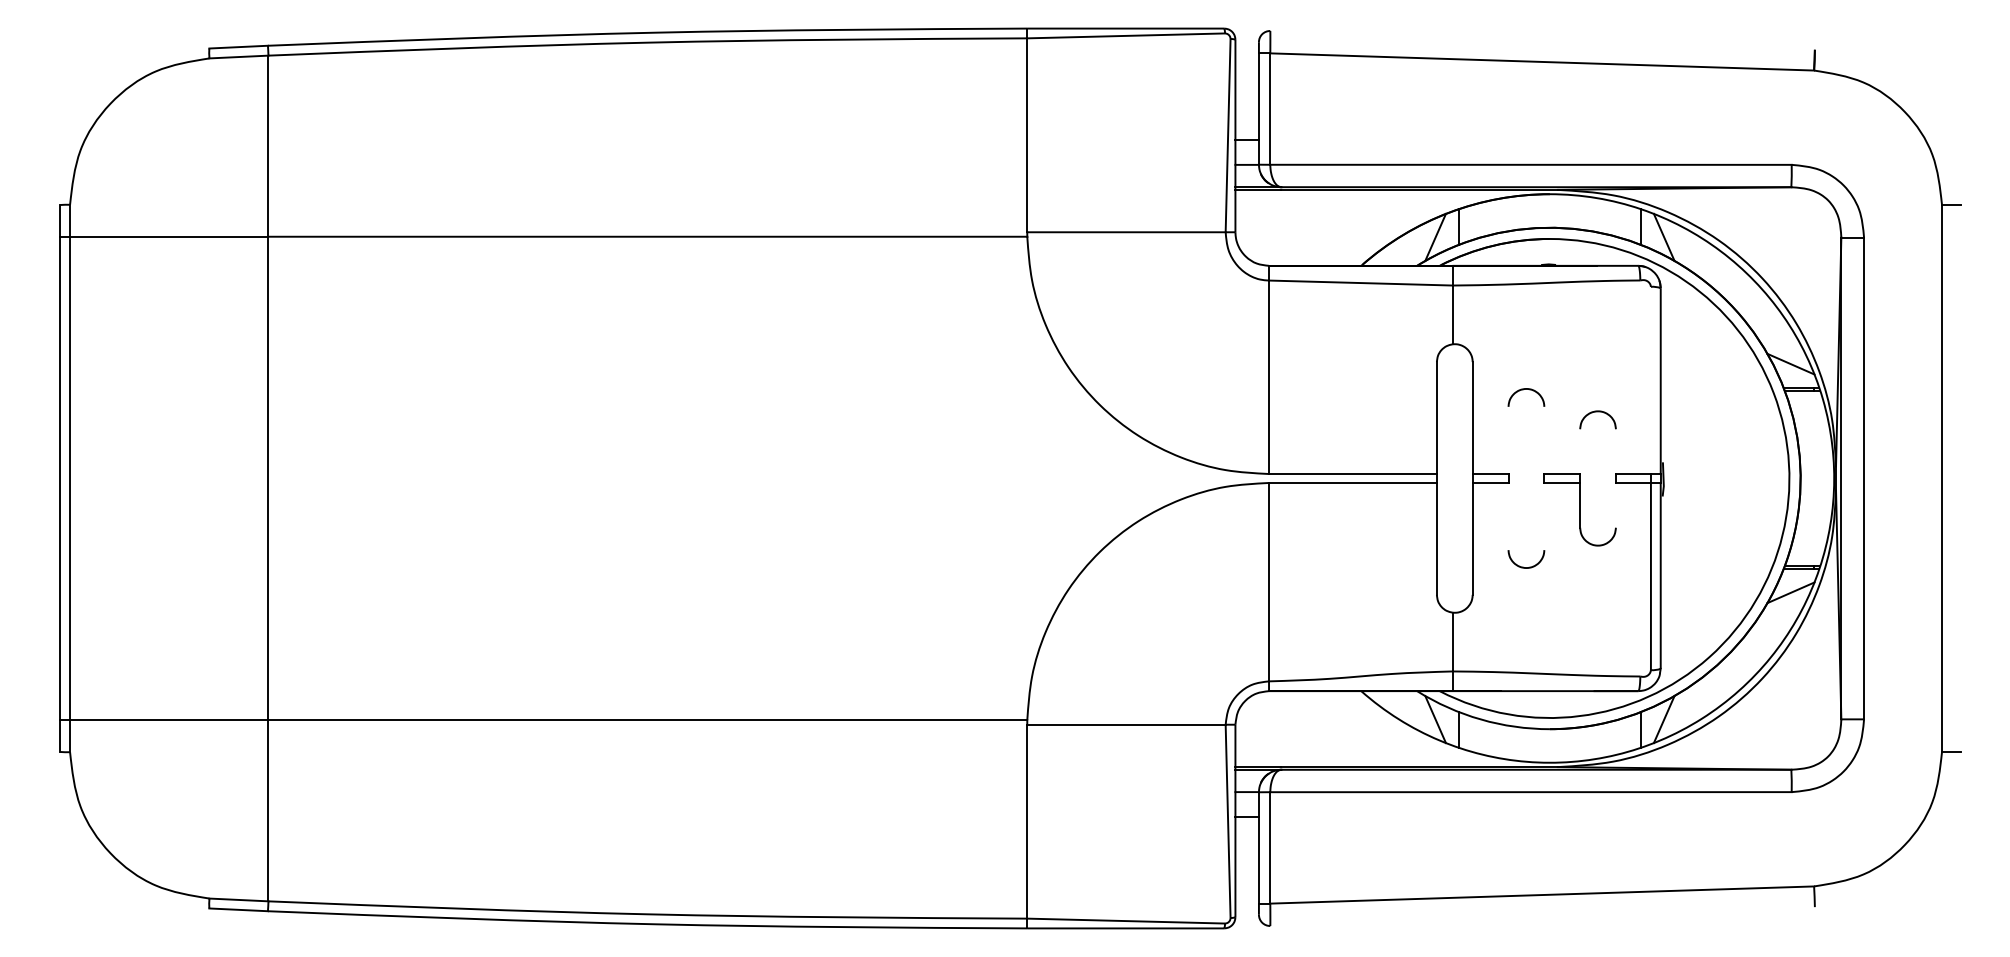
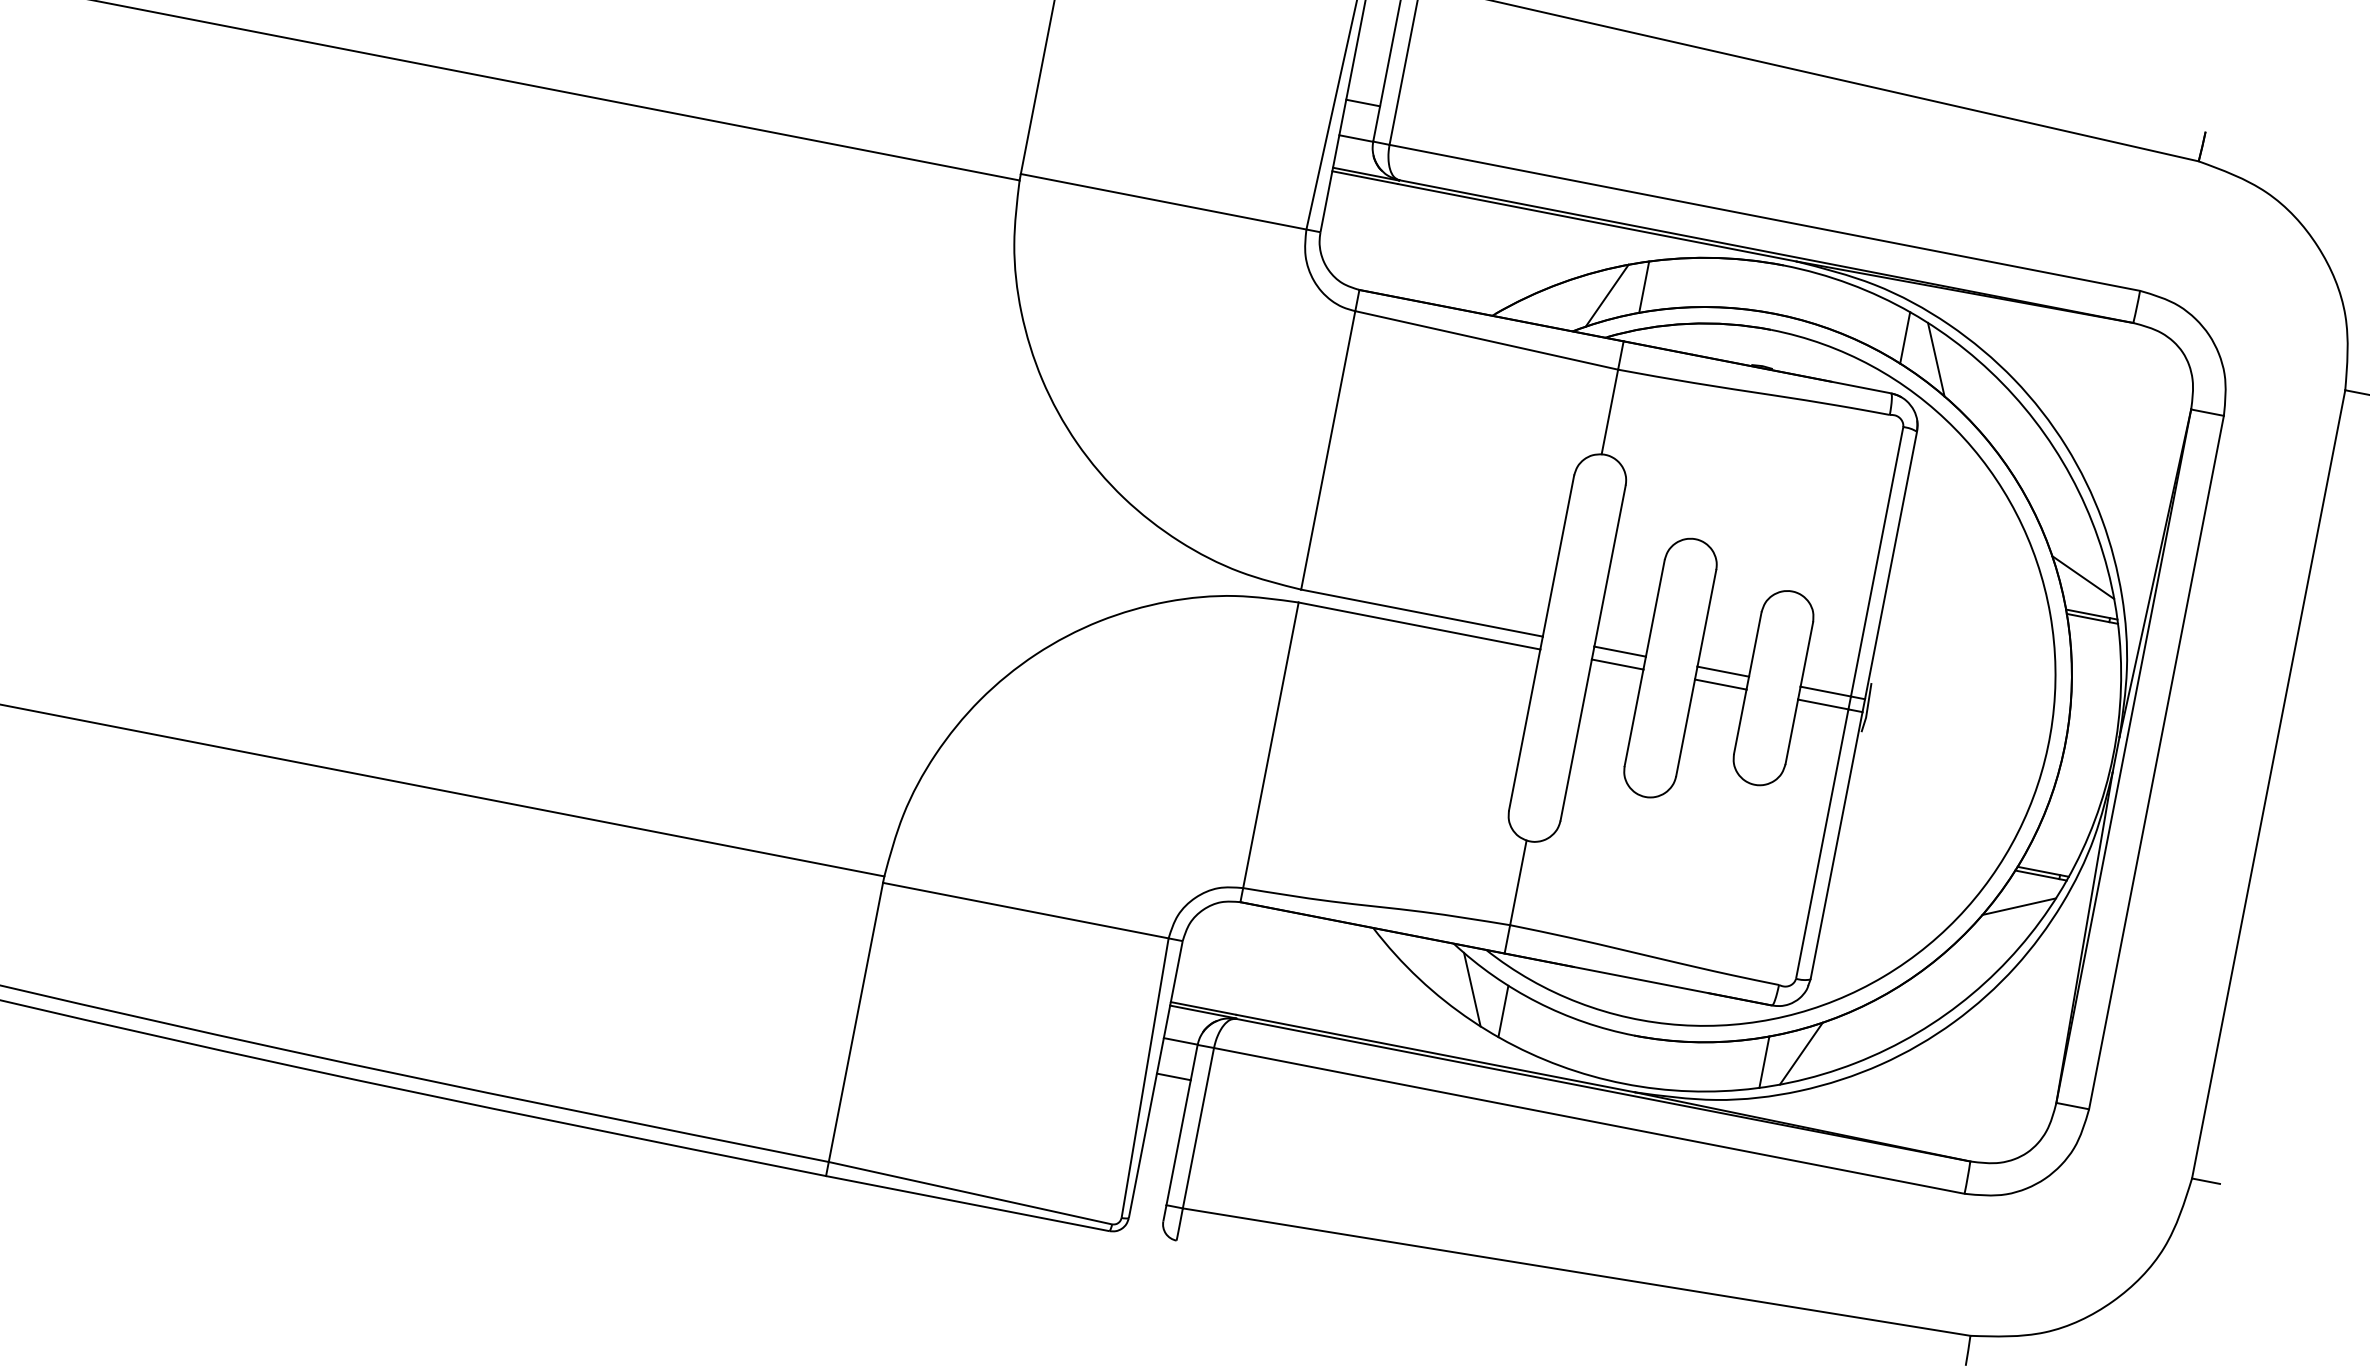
line: (1650, 380) -> (1876, 561), added
line: (1508, 440) -> (1655, 608), added
line: (1544, 440) -> (1707, 618), added
line: (1580, 451) -> (1755, 644), added
line: (1615, 451) -> (1806, 654), added
line: (1615, 504) -> (1791, 730), added
line: (1508, 516) -> (1634, 717), added
line: (1544, 516) -> (1685, 727), added

